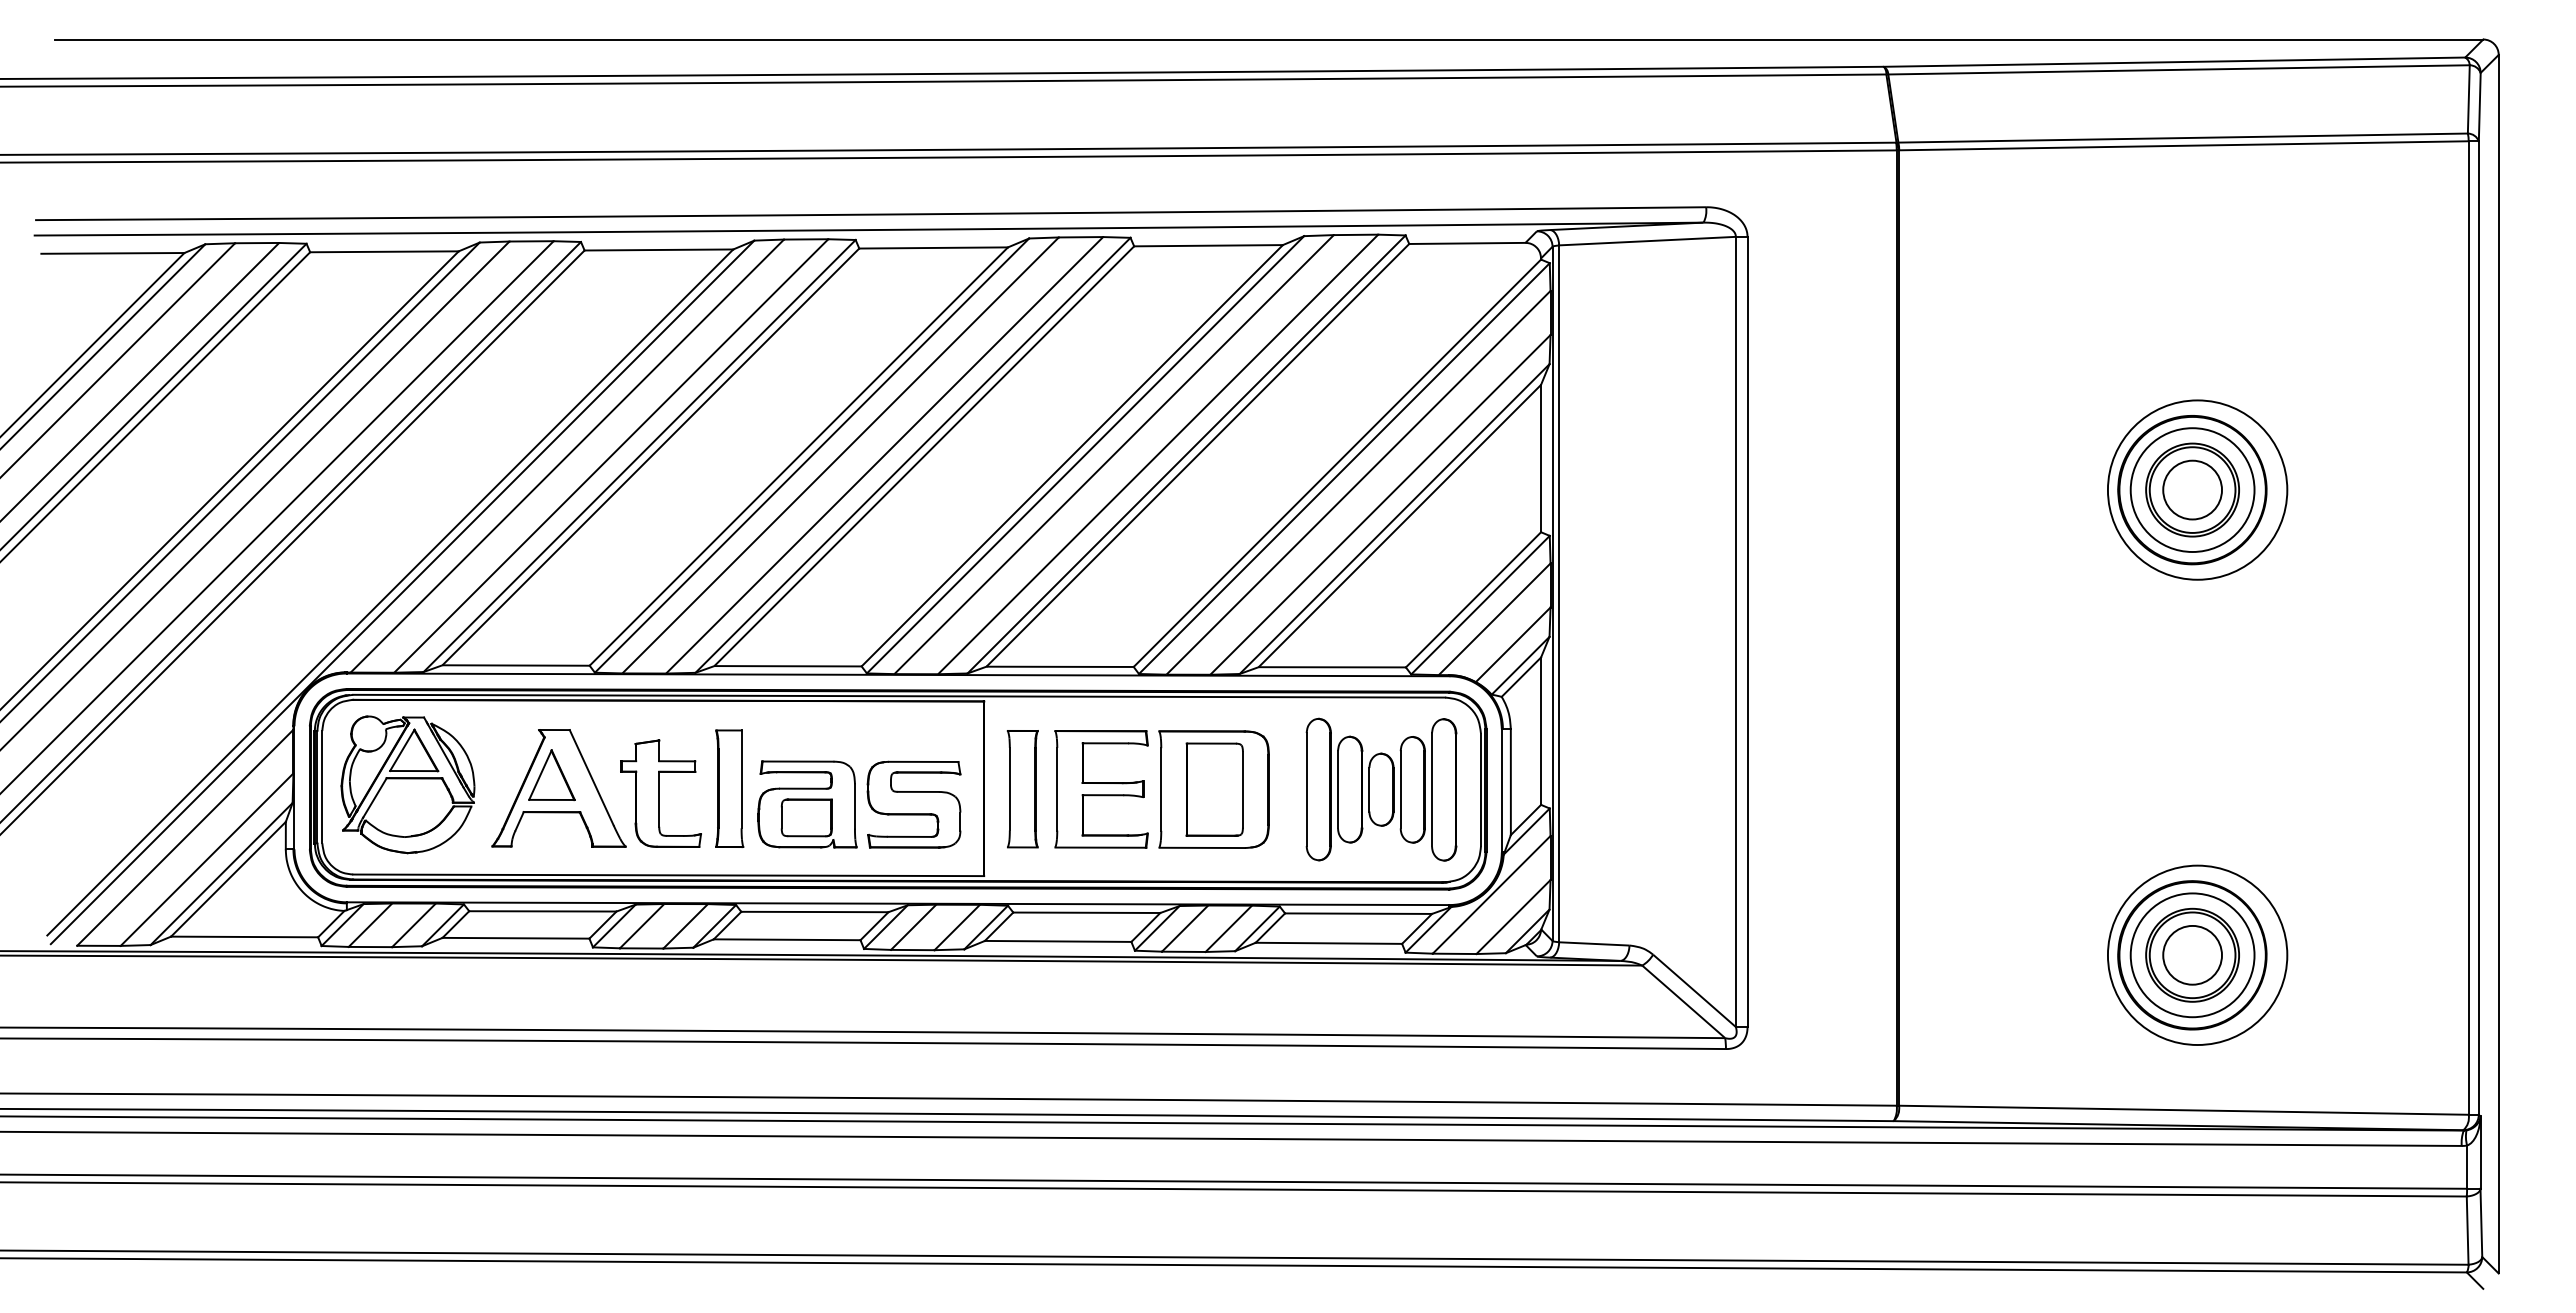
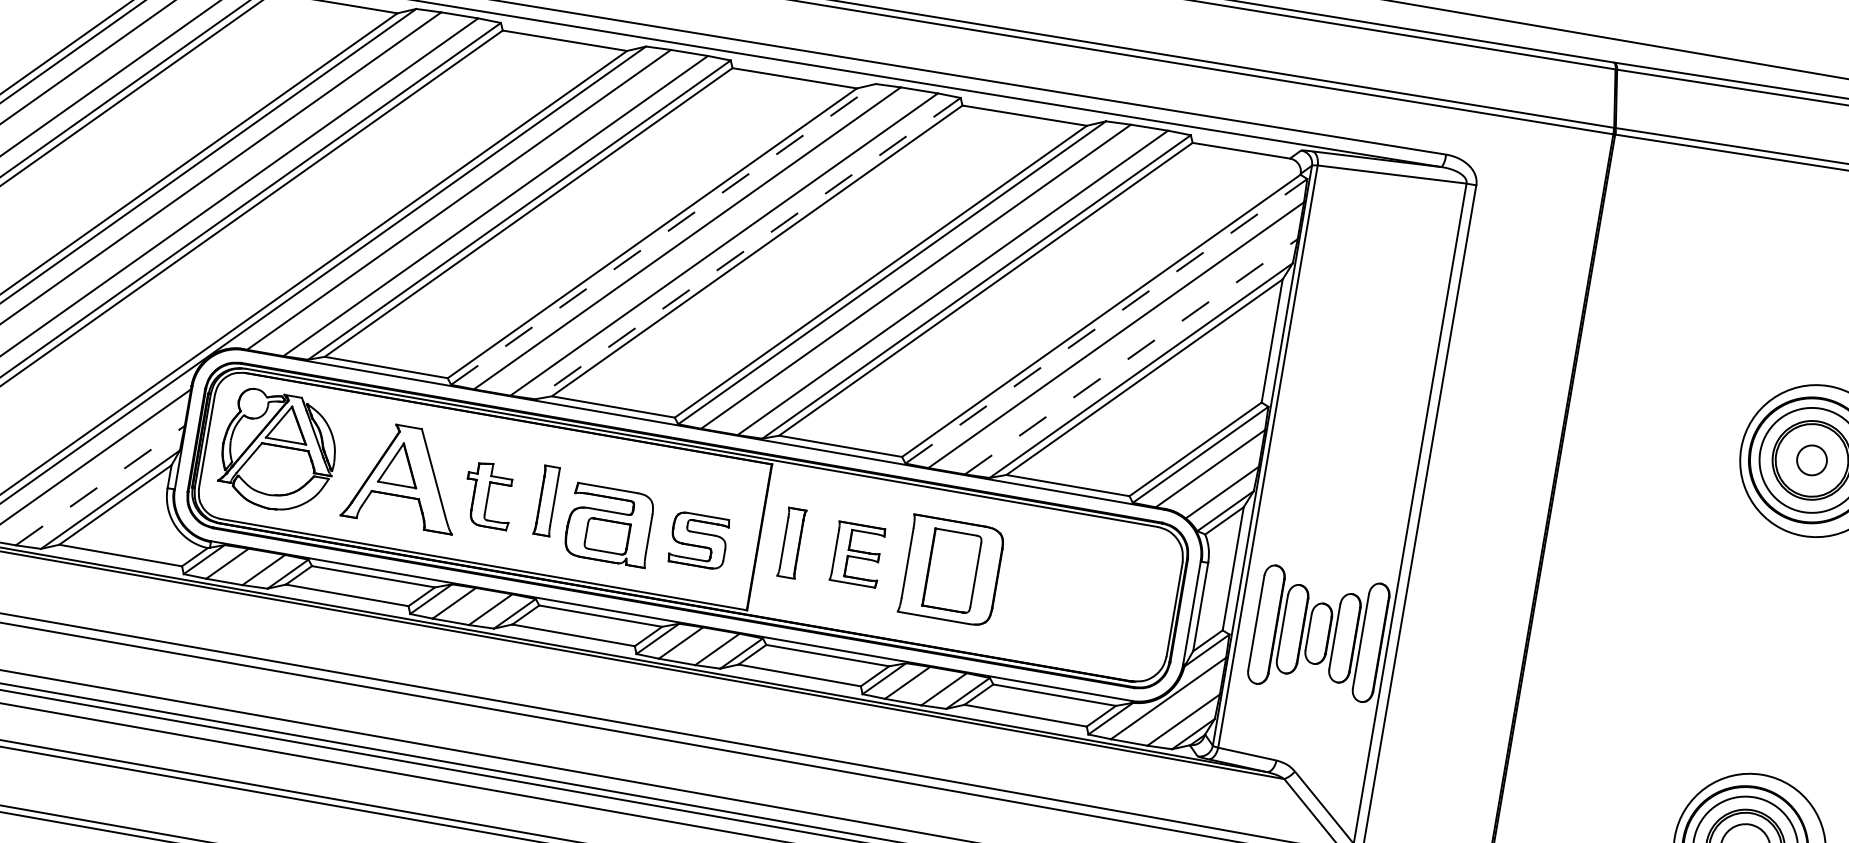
line: (812, 455) -> (663, 234), solid -> dashed
line: (913, 455) -> (748, 248), solid -> dashed
line: (1344, 468) -> (1106, 321), solid -> dashed
circle: (2192, 489) -> (1812, 459), size x0.6
line: (1380, 504) -> (1131, 356), solid -> dashed
part: (729, 788) -> (547, 500), size x0.7
part: (1022, 789) -> (791, 543), size x0.7
part: (1101, 789) -> (857, 554), size x0.6
part: (1381, 789) -> (1318, 633), moved
part: (660, 793) -> (488, 495), size x0.7
part: (913, 804) -> (698, 540), size x0.7
line: (207, 859) -> (100, 485), solid -> dashed

